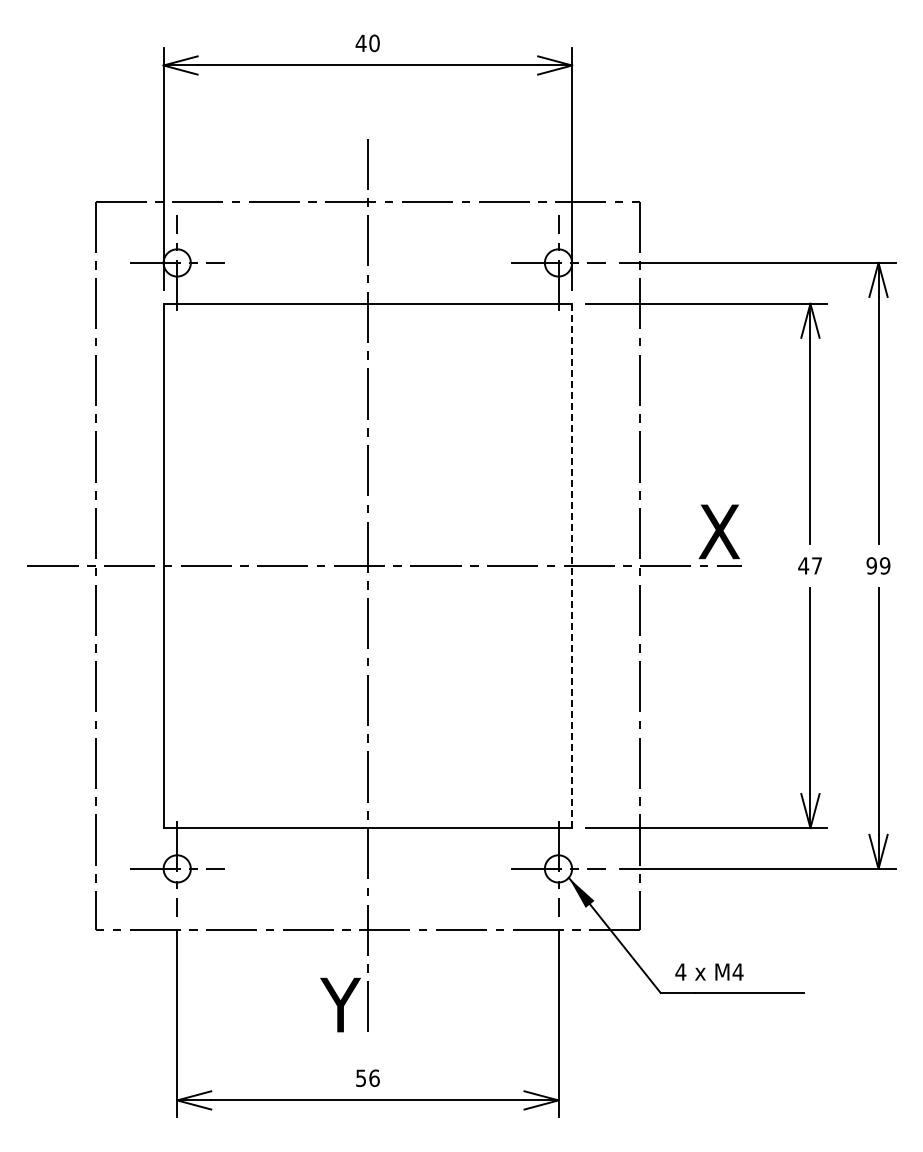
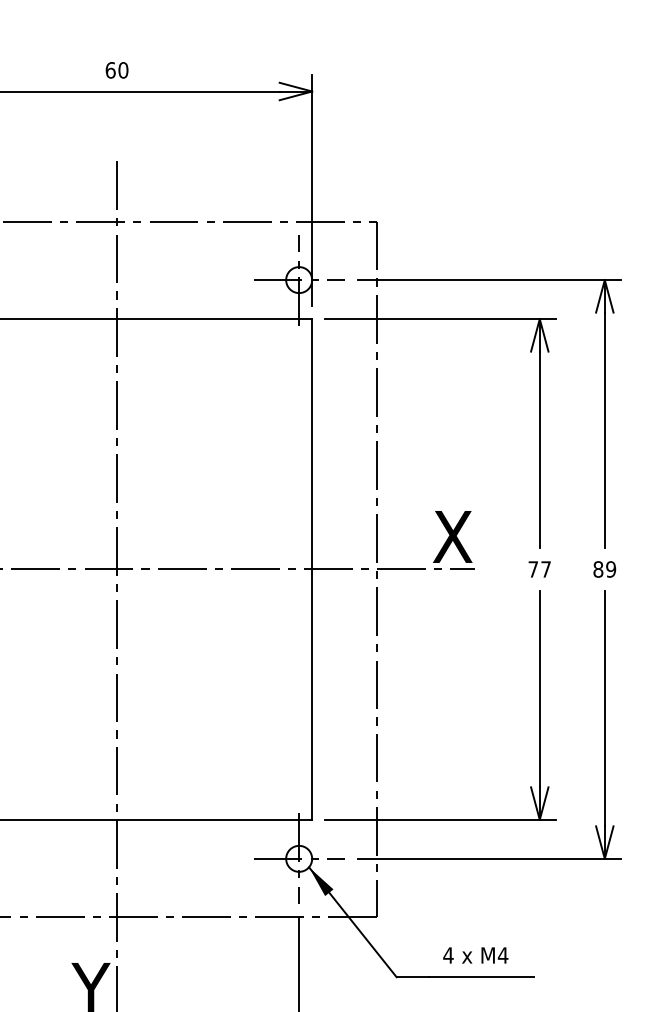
text: (360, 43) -> (110, 70), 40 -> 60
line: (572, 565) -> (312, 569), dashed -> solid
text: (803, 565) -> (533, 569), 47 -> 77
text: (871, 565) -> (598, 569), 99 -> 89
text: (709, 971) -> (475, 954), moved

